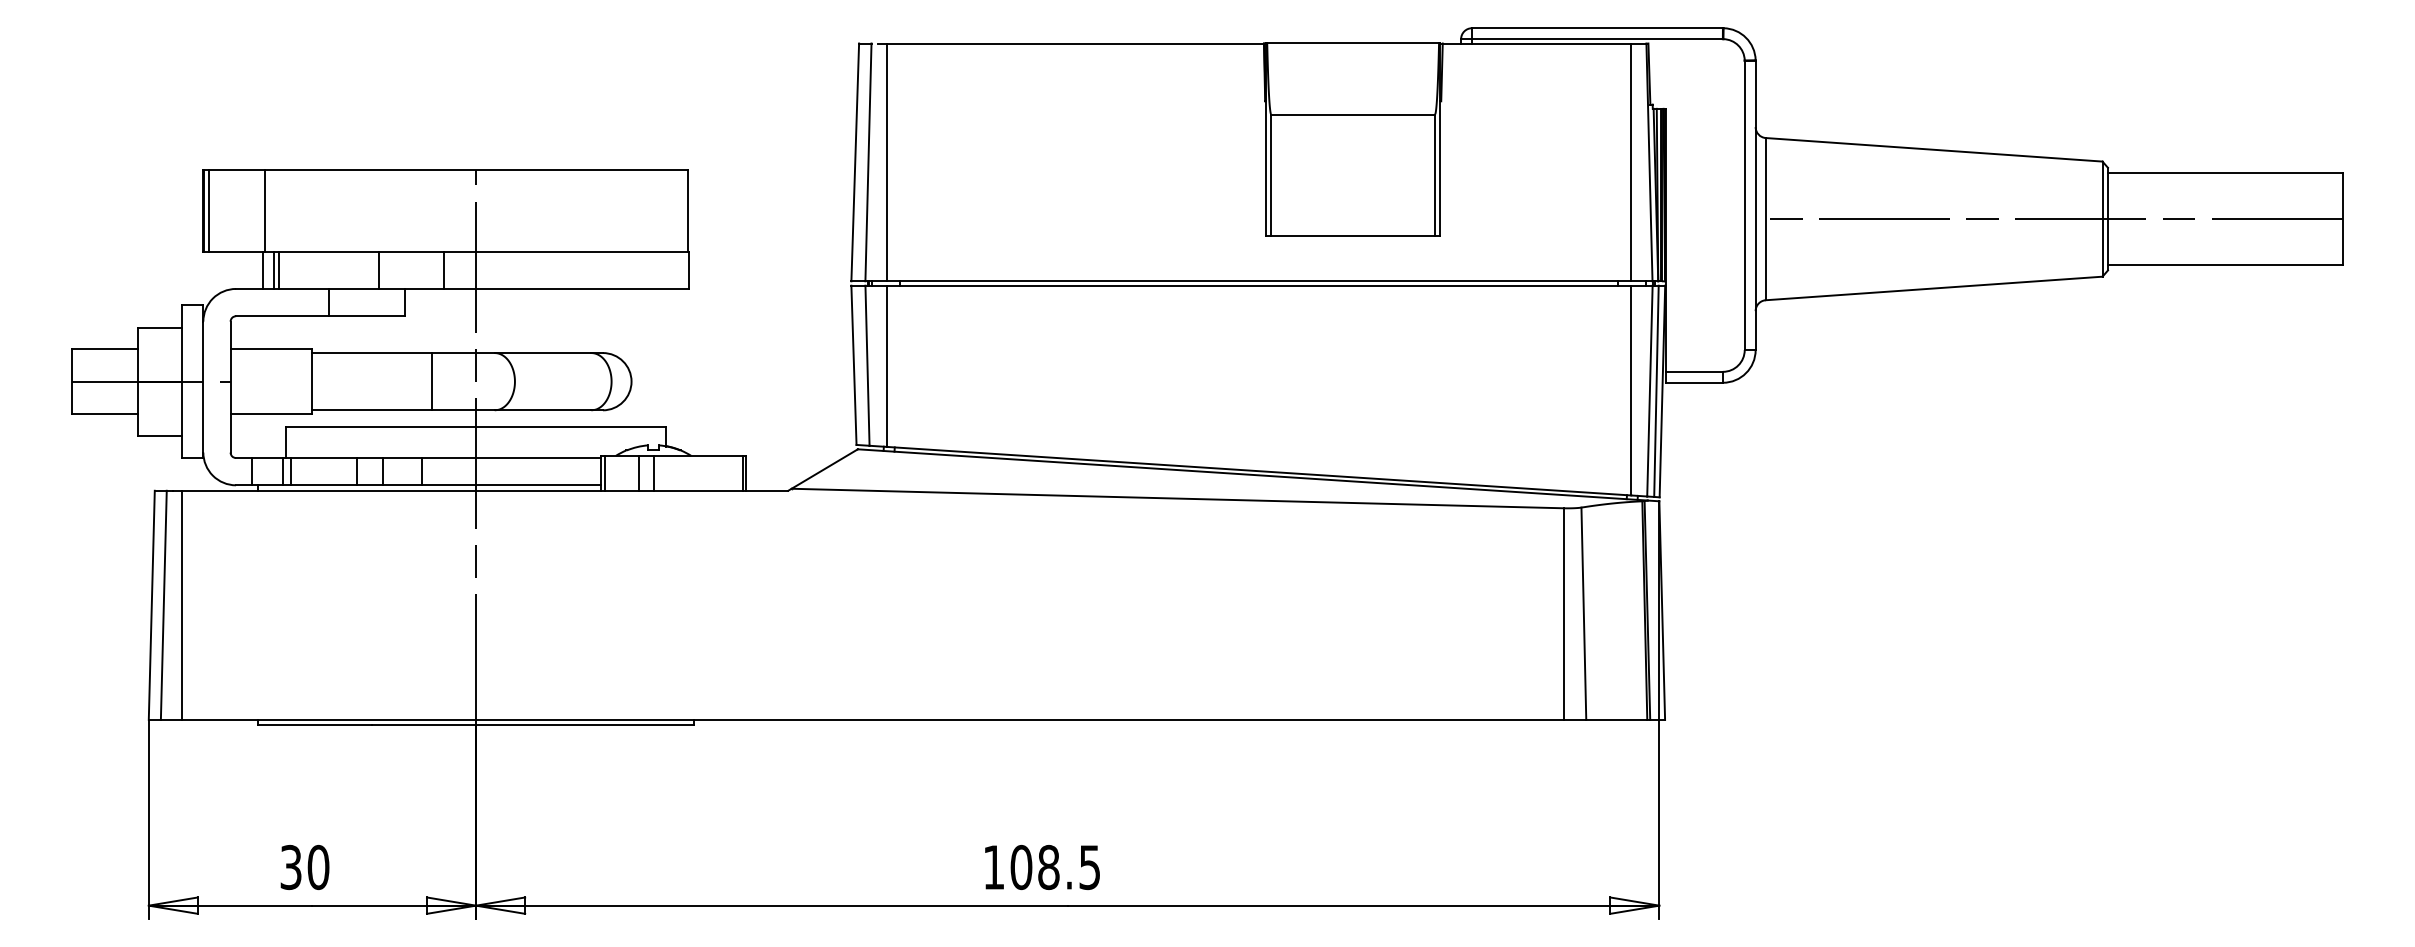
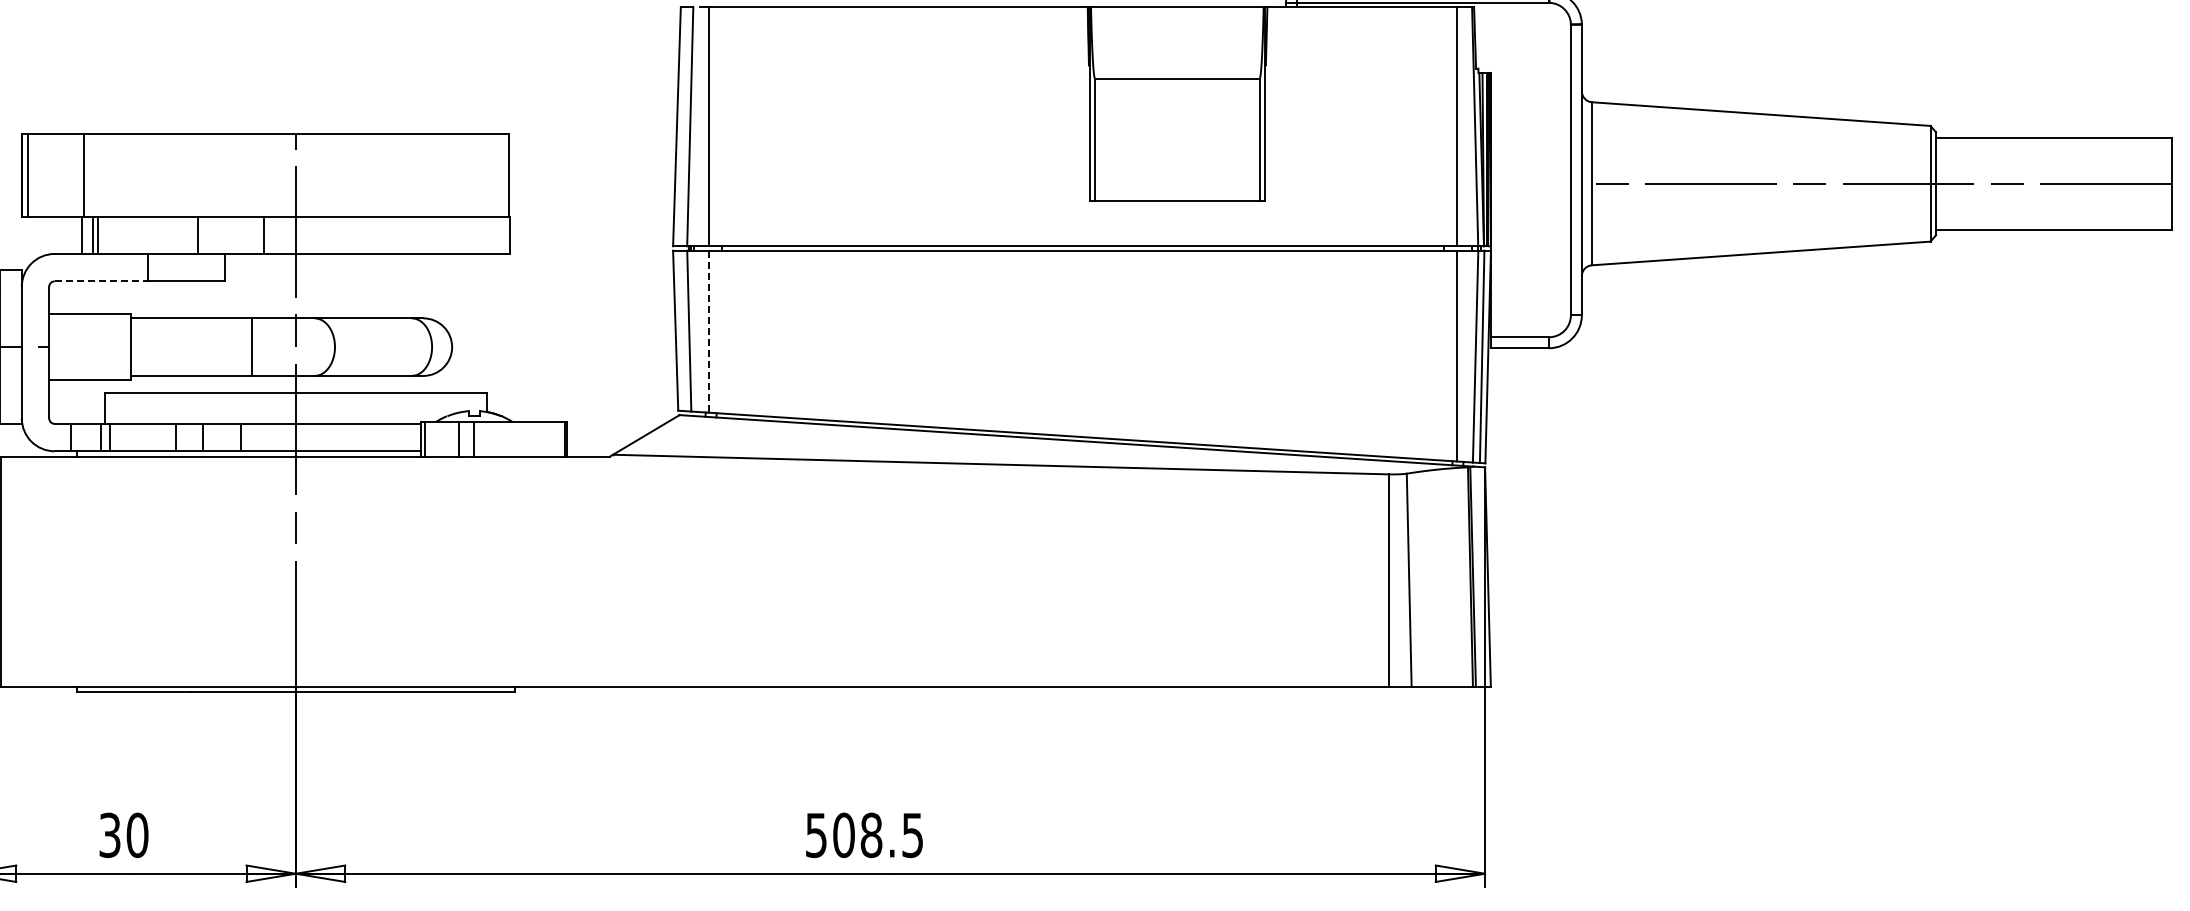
line: (282, 316) -> (101, 281), solid -> dashed
line: (886, 366) -> (708, 331), solid -> dashed
text: (993, 867) -> (815, 835), 108.5 -> 508.5

